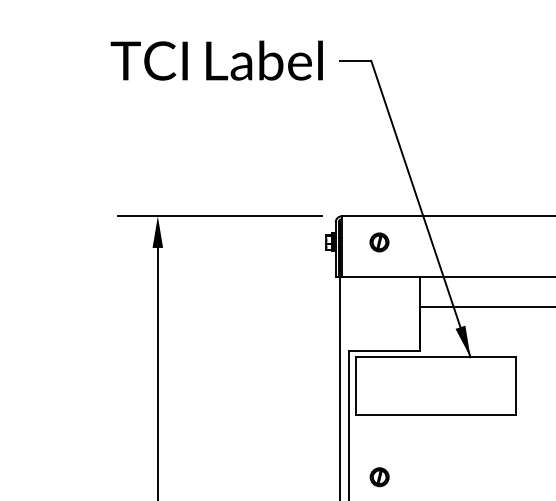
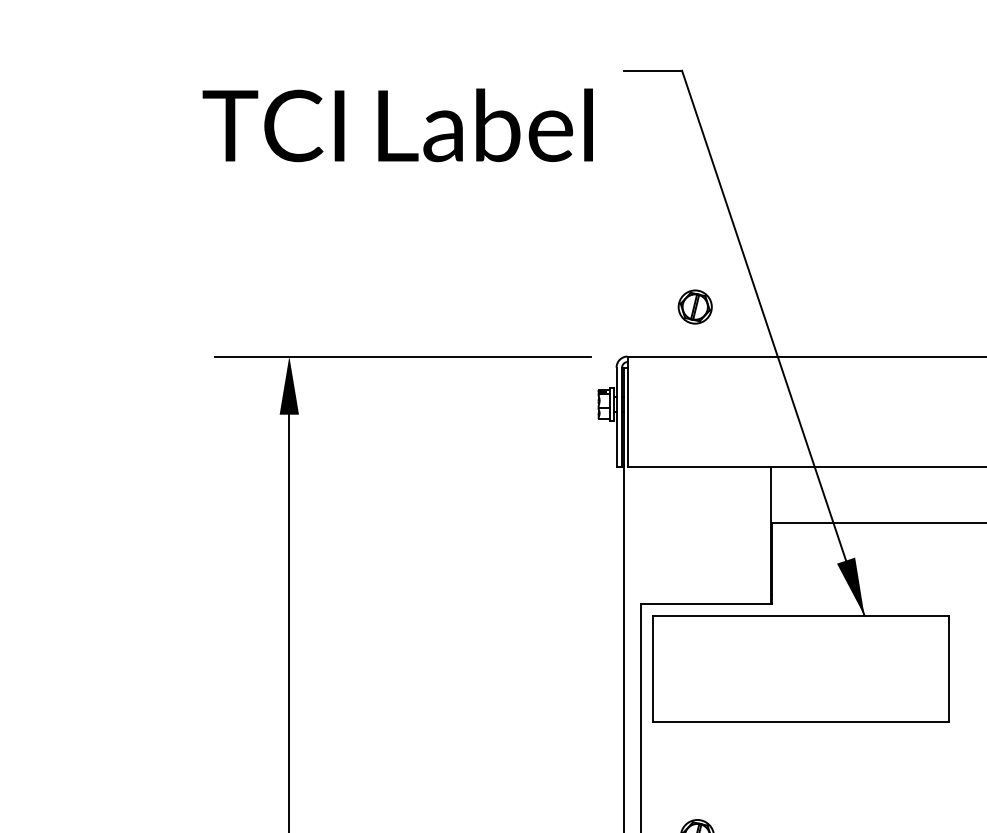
text: (216, 60) -> (397, 125), moved
part: (379, 242) -> (695, 307), moved

